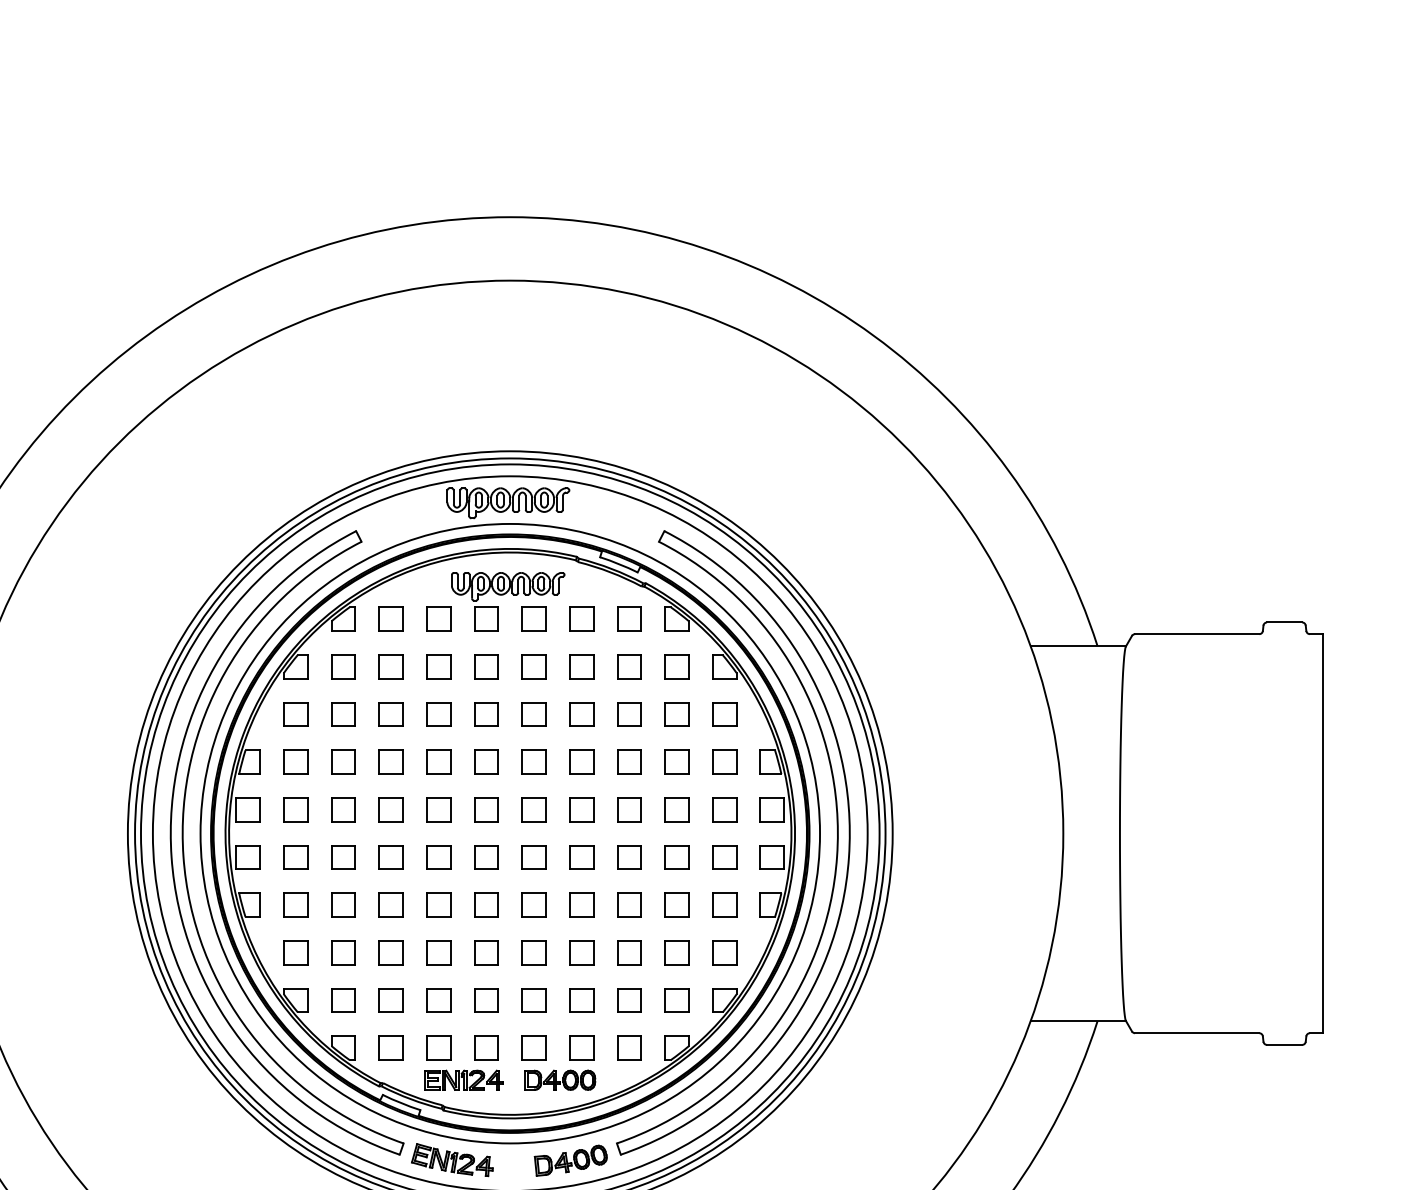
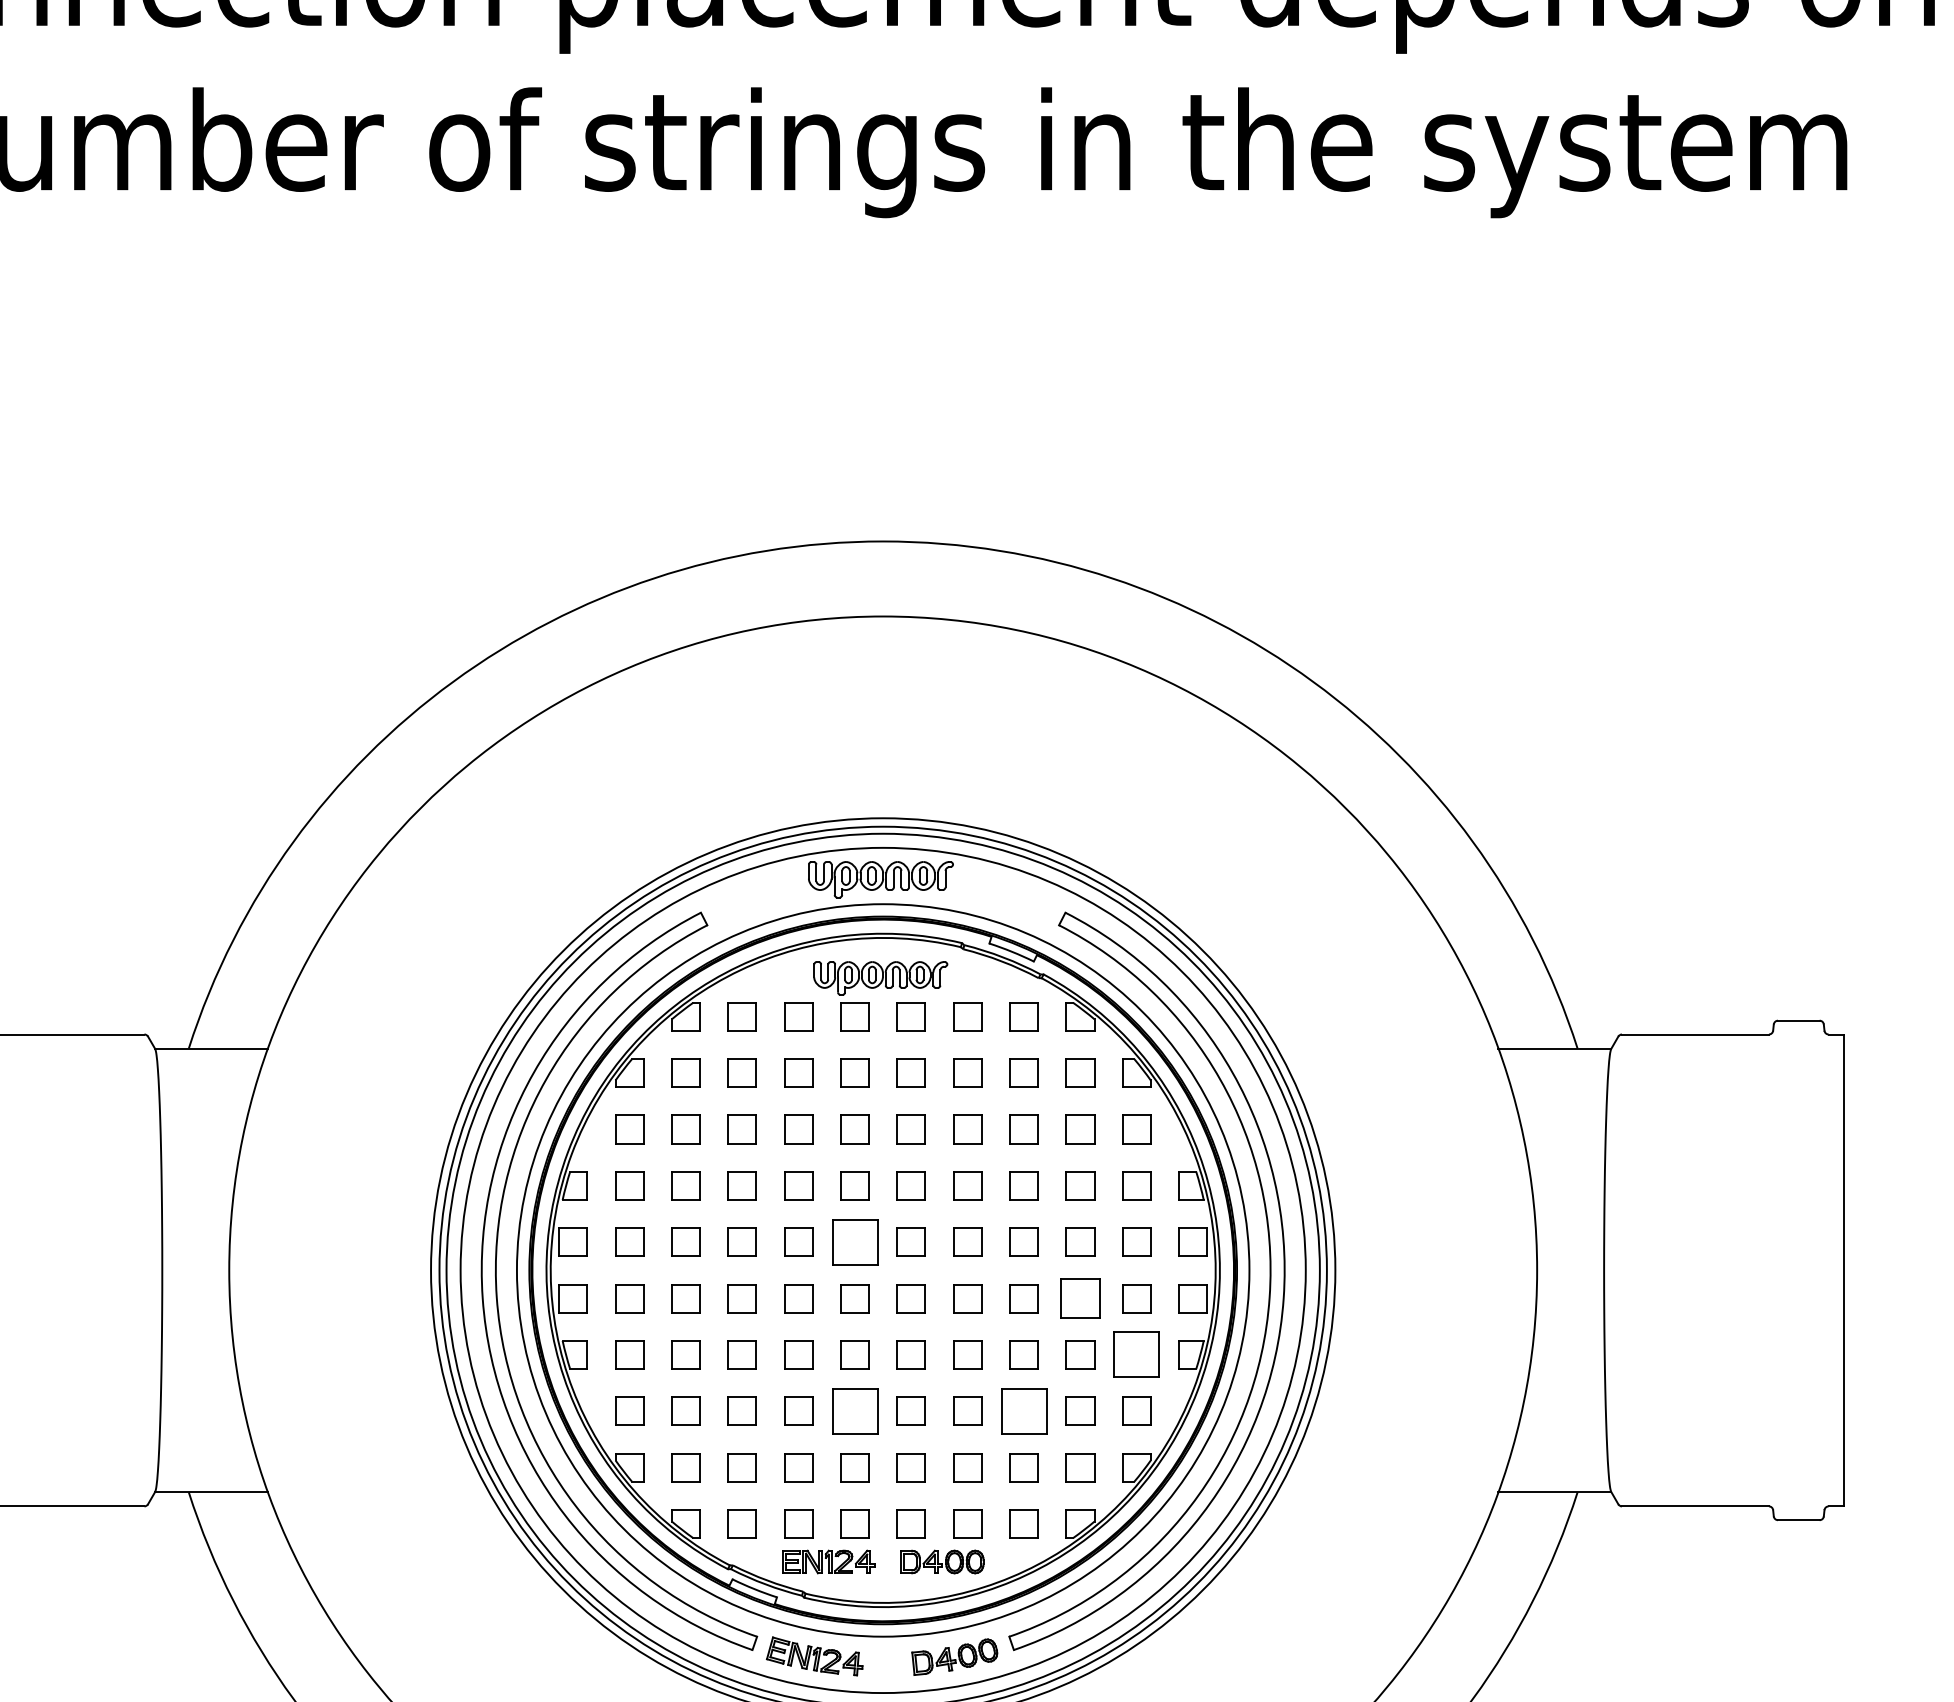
part: (486, 809) -> (854, 1241), size x1.6
part: (677, 857) -> (1080, 1298), size x1.4
part: (724, 904) -> (1136, 1354), size x1.6
part: (486, 952) -> (854, 1410), size x1.6
part: (628, 952) -> (1023, 1410), size x1.6

